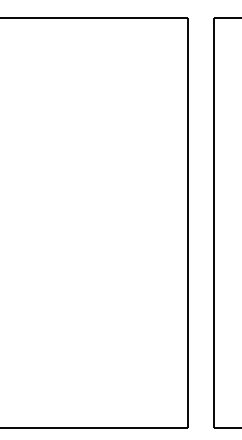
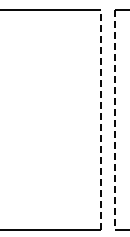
line: (186, 221) -> (100, 119), solid -> dashed
line: (214, 223) -> (115, 120), solid -> dashed

